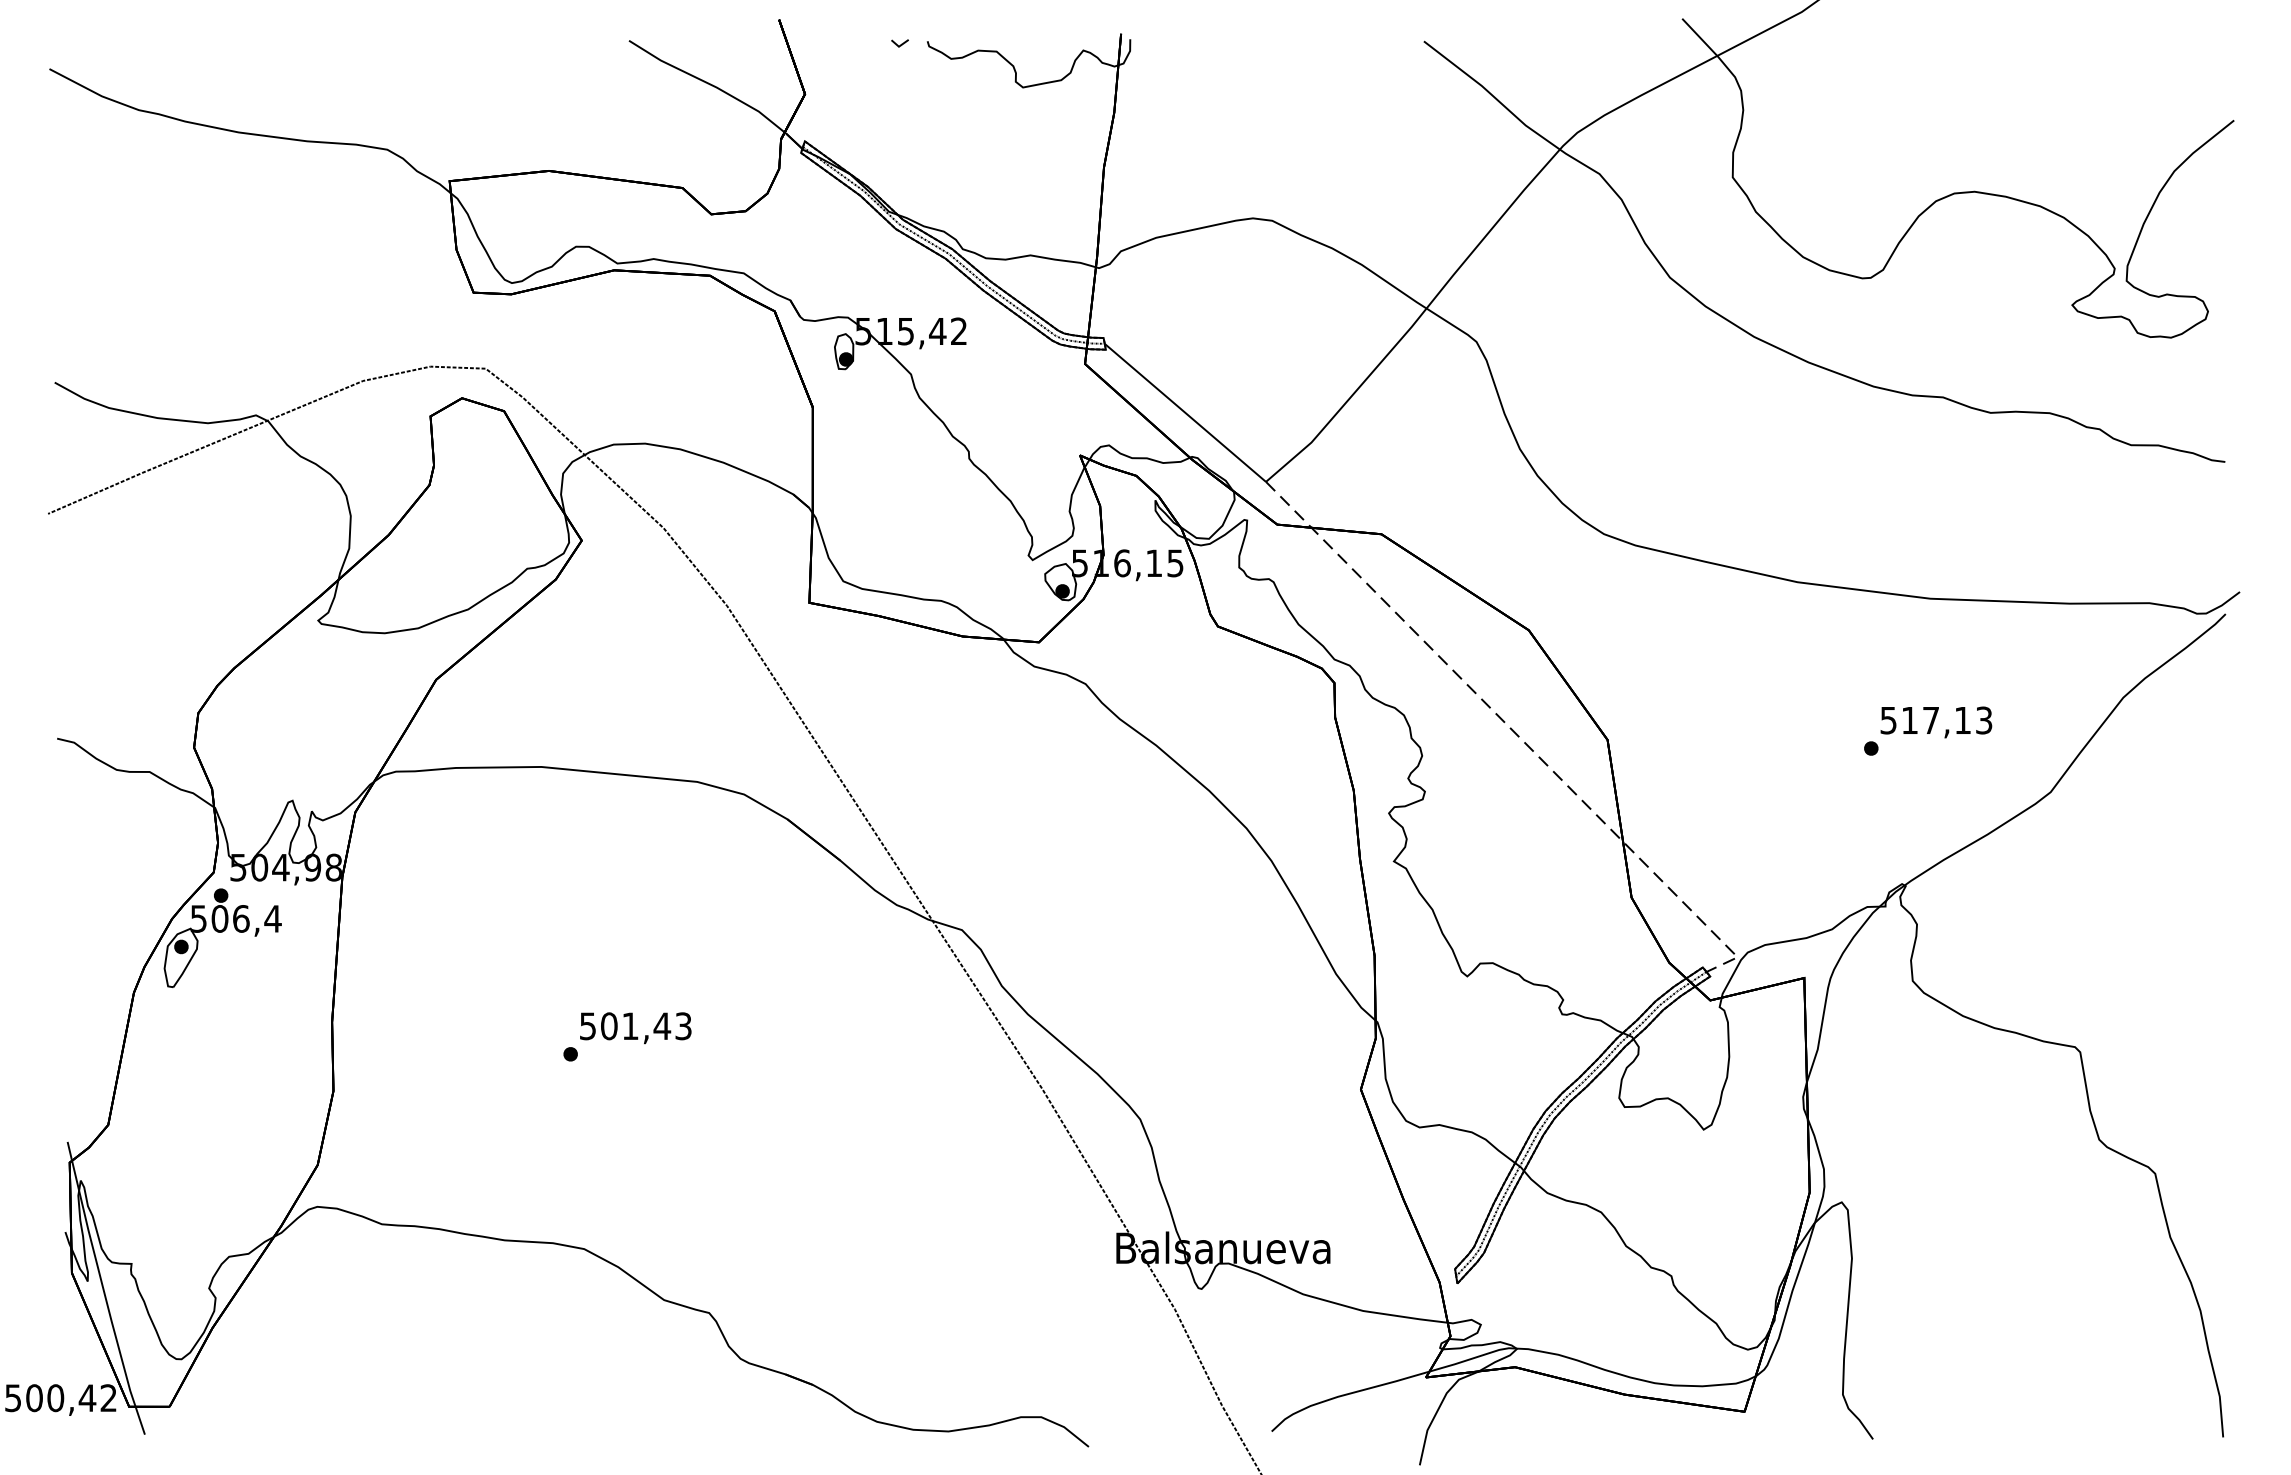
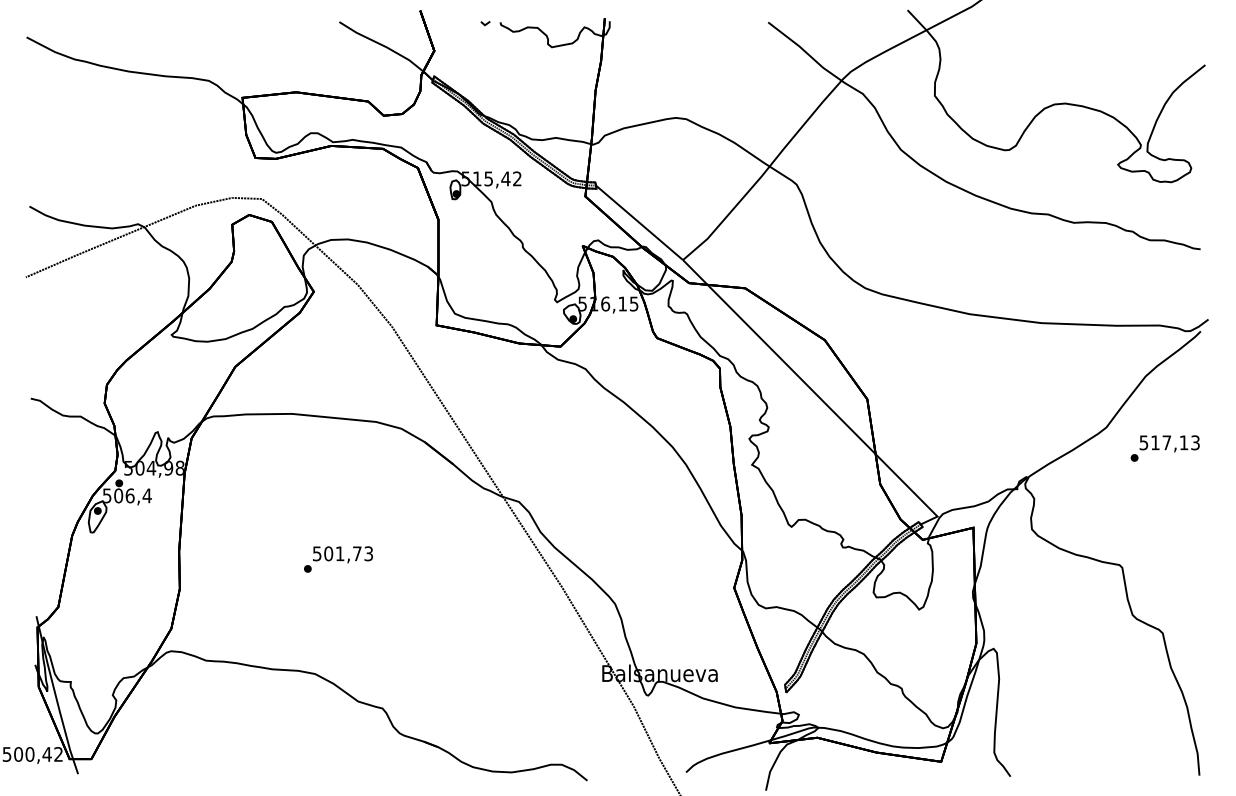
text: (1926, 731) -> (1164, 448), moved
line: (1515, 732) -> (817, 395), dashed -> solid
text: (660, 1025) -> (356, 553), 501,43 -> 501,73

